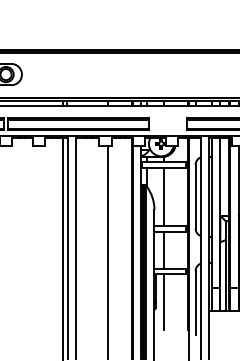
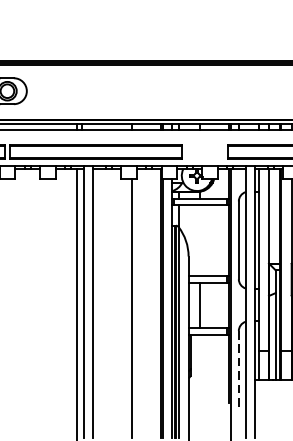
line: (164, 196) -> (200, 240), removed
line: (164, 302) -> (200, 369), removed
line: (195, 302) -> (238, 369), solid -> dashed

